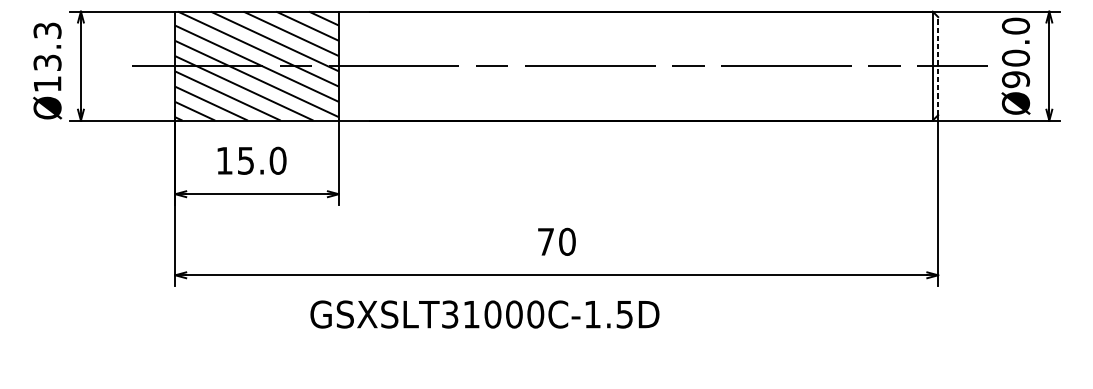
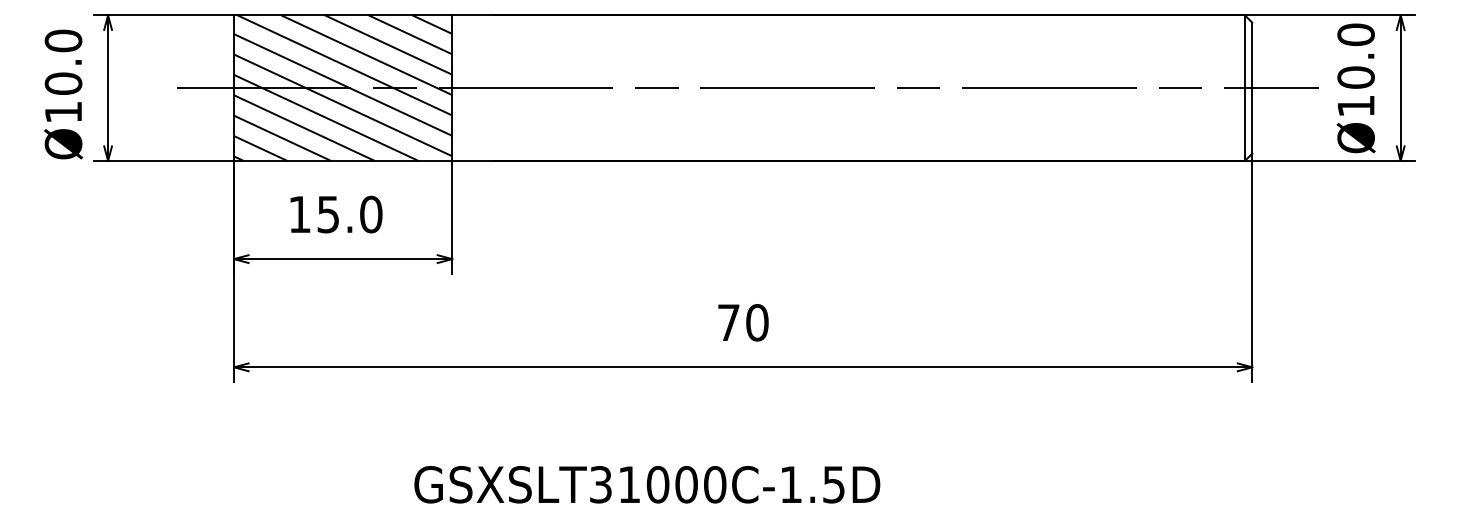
text: (47, 46) -> (63, 61), Ø13.3 -> Ø10.0
line: (938, 65) -> (1252, 87), dashed -> solid
text: (1015, 79) -> (1355, 106), Ø90.0 -> Ø10.0
text: (485, 314) -> (647, 484), moved

